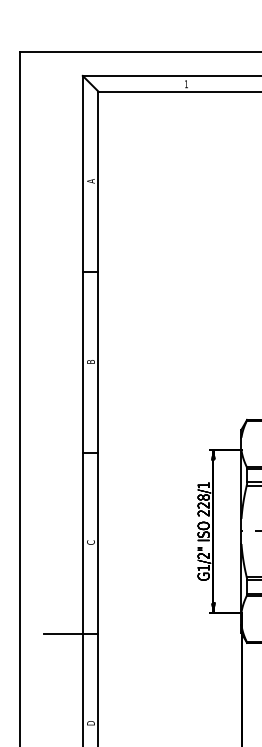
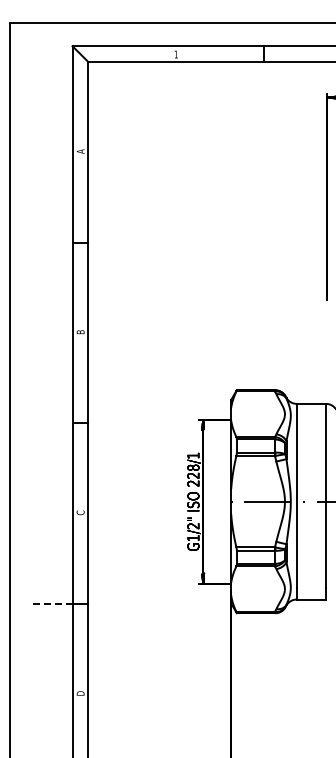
line: (62, 633) -> (52, 603), solid -> dashed

